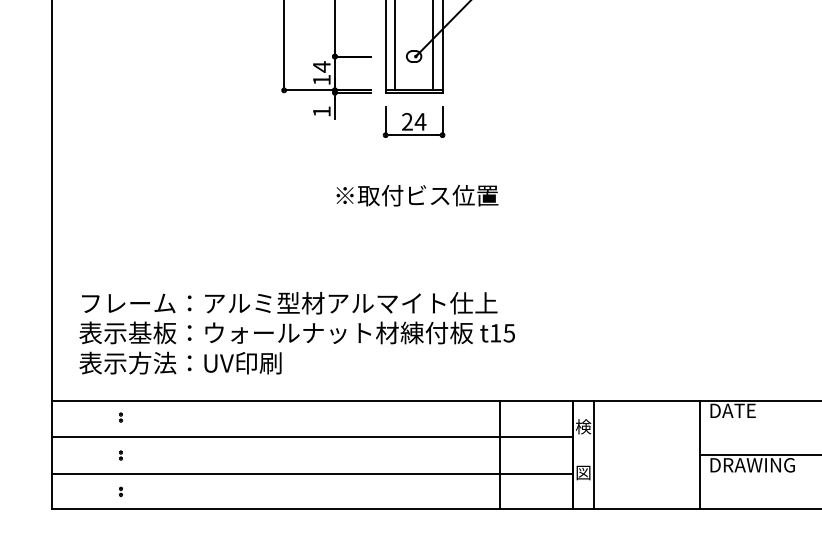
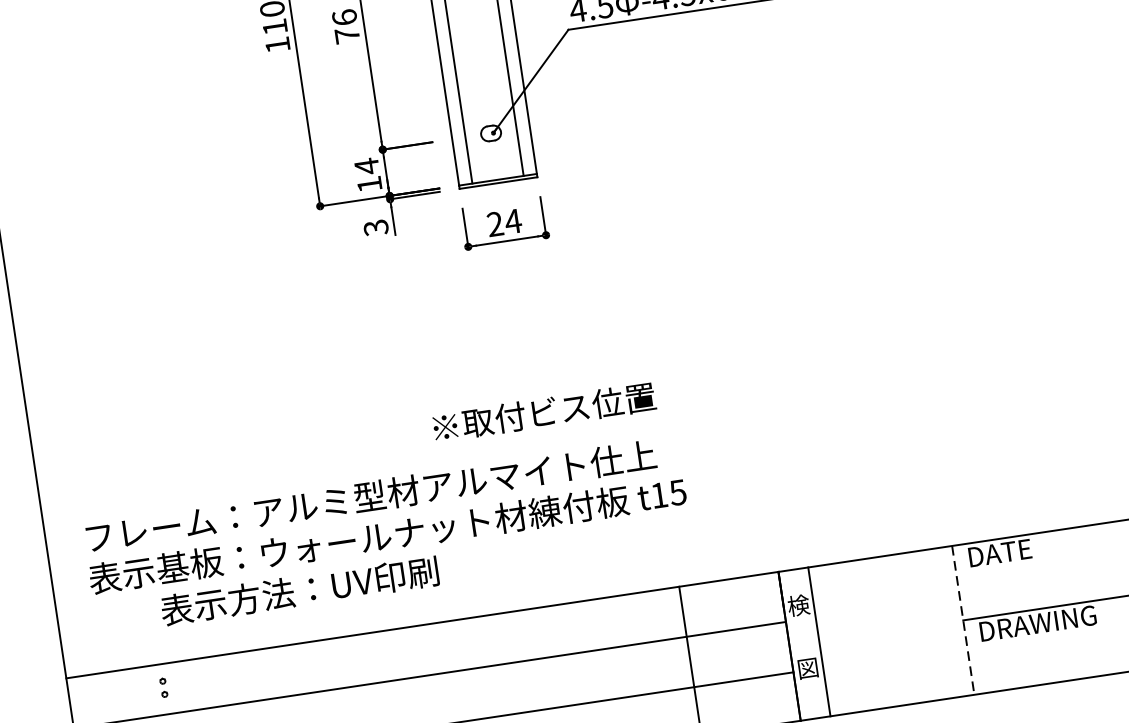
text: (321, 111) -> (375, 227), 1 -> 3
text: (417, 195) -> (544, 412), moved
text: (180, 362) -> (299, 590), moved
part: (120, 417) -> (163, 687), size x1.6
line: (699, 455) -> (963, 621), solid -> dashed

